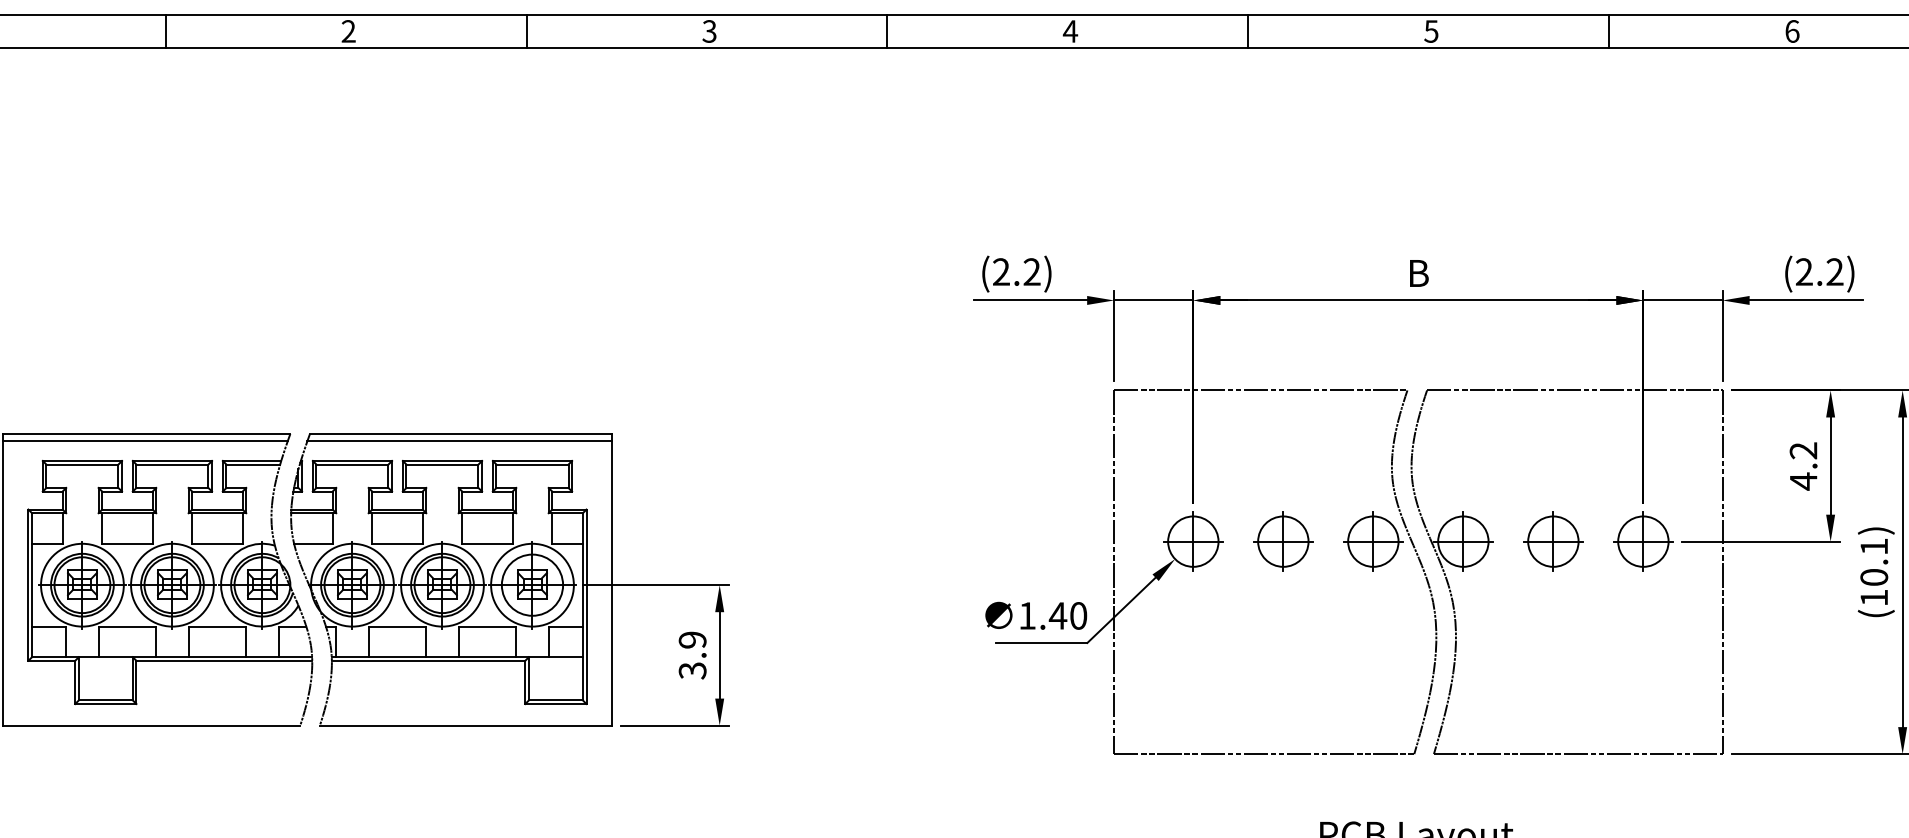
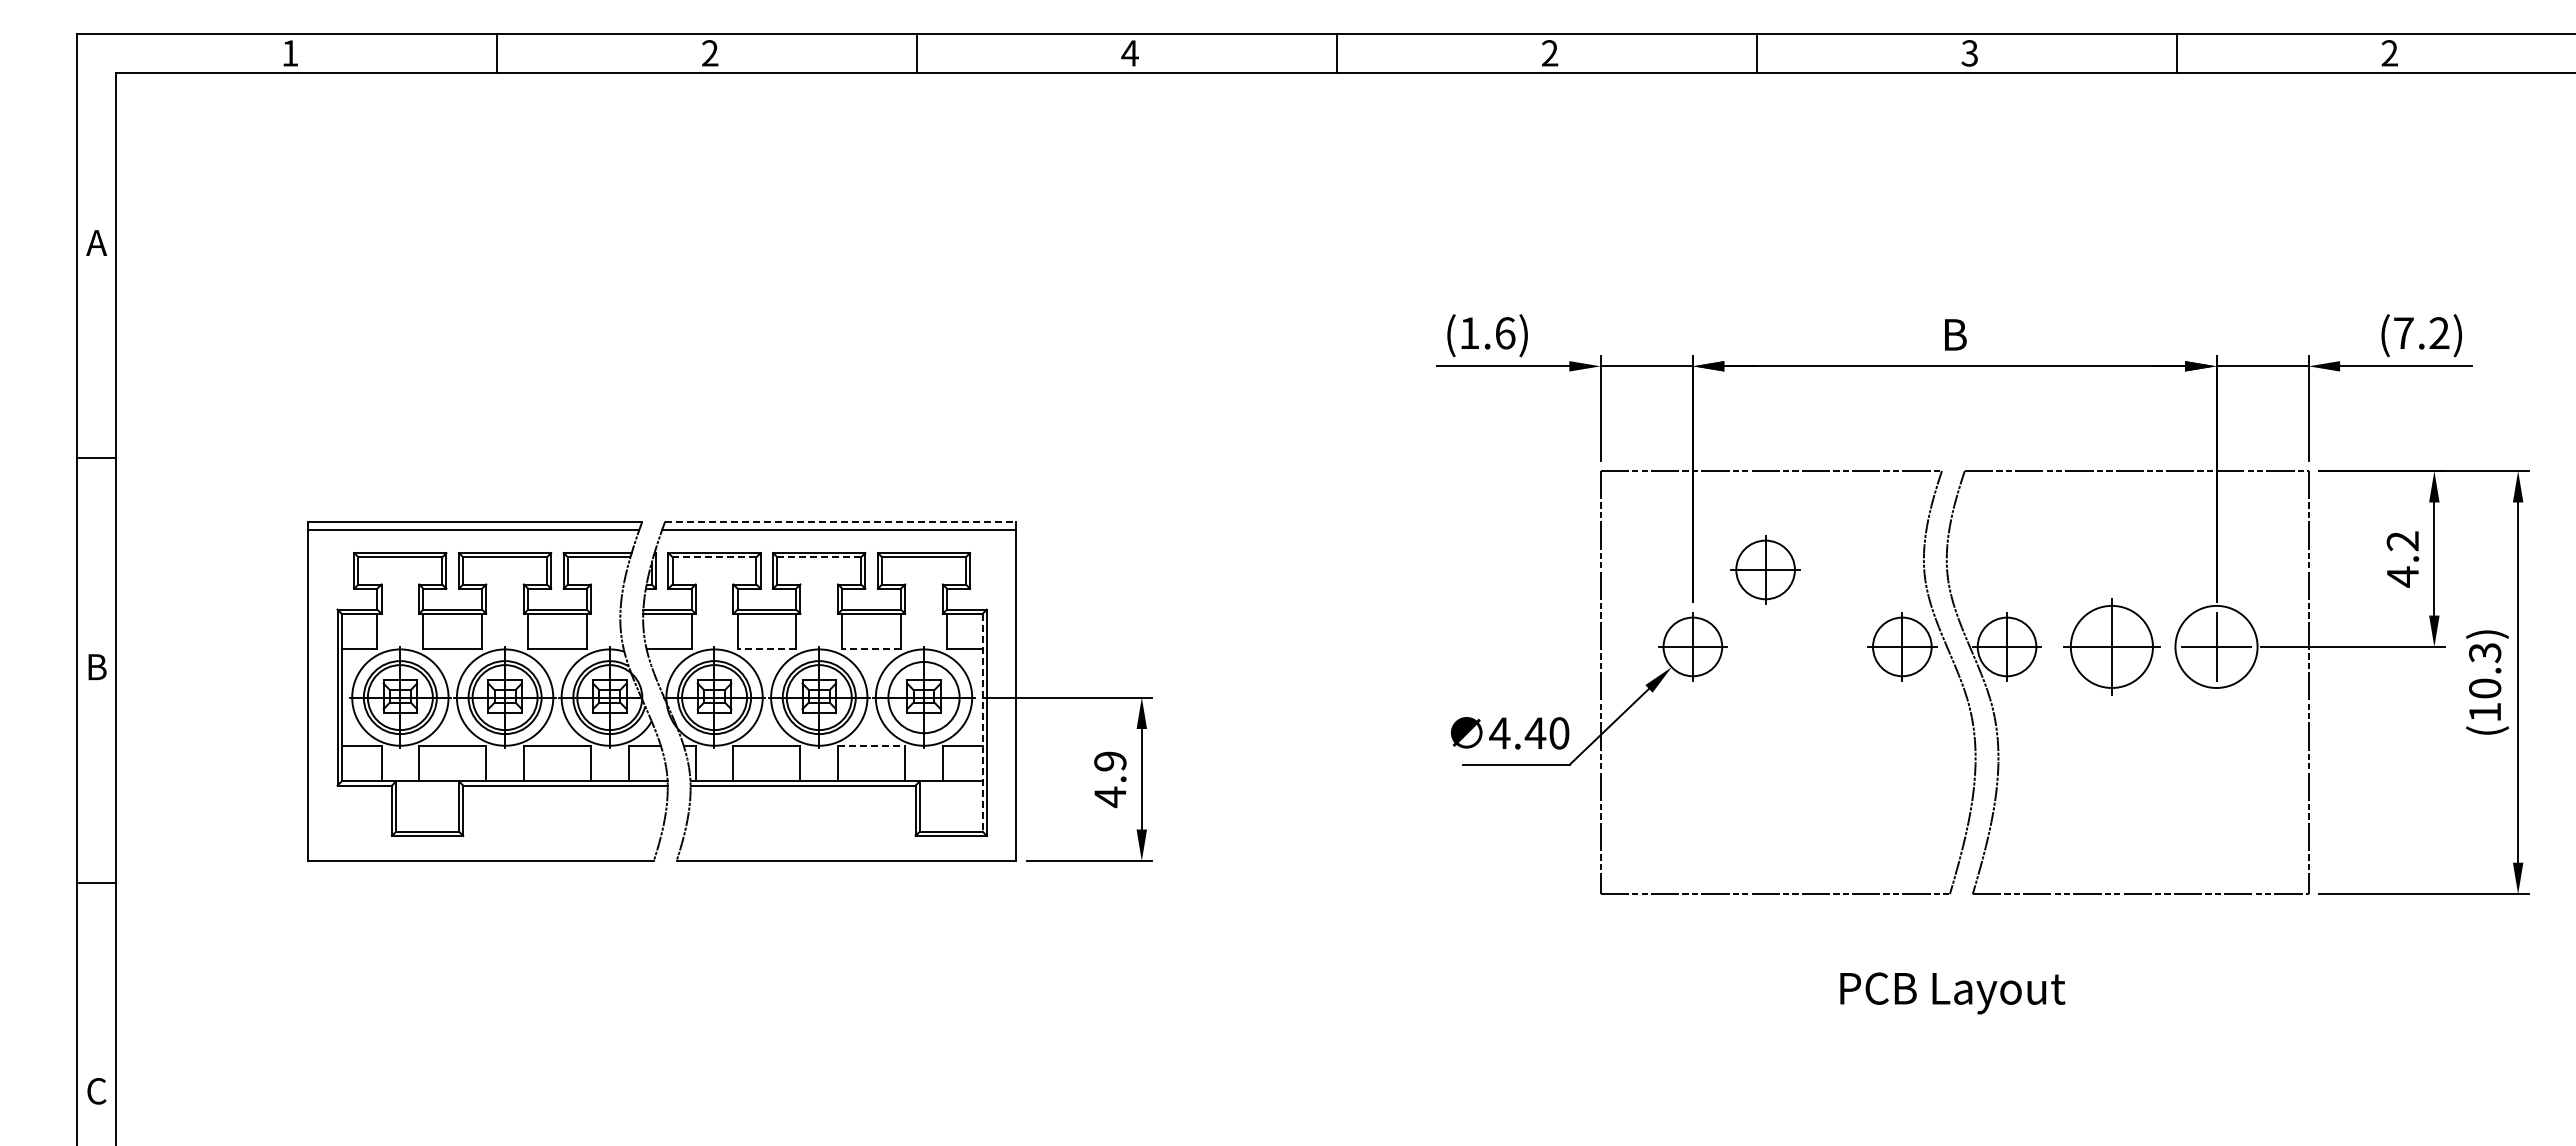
text: (709, 31) -> (1129, 53), 3 -> 4
text: (1070, 31) -> (1549, 53), 4 -> 2
text: (1431, 31) -> (1969, 53), 5 -> 3
text: (1792, 31) -> (2389, 53), 6 -> 2
text: (1804, 271) -> (2403, 332), (2.2) -> (7.2)
text: (1016, 272) -> (1487, 333), (2.2) -> (1.6)
line: (460, 433) -> (840, 521), solid -> dashed
line: (352, 464) -> (714, 557), solid -> dashed
line: (442, 464) -> (819, 557), solid -> dashed
part: (1283, 541) -> (1765, 569), moved
part: (1553, 541) -> (2111, 646), size x1.4
circle: (1643, 541) -> (2216, 646), size x1.4
line: (397, 543) -> (766, 649), solid -> dashed
line: (487, 543) -> (871, 649), solid -> dashed
text: (1874, 547) -> (2485, 653), (10.1) -> (10.3)
line: (582, 606) -> (982, 722), solid -> dashed
text: (1027, 616) -> (1499, 733), 1.40 -> 4.40
line: (487, 626) -> (871, 745), solid -> dashed
text: (692, 671) -> (1110, 797), 3.9 -> 4.9

